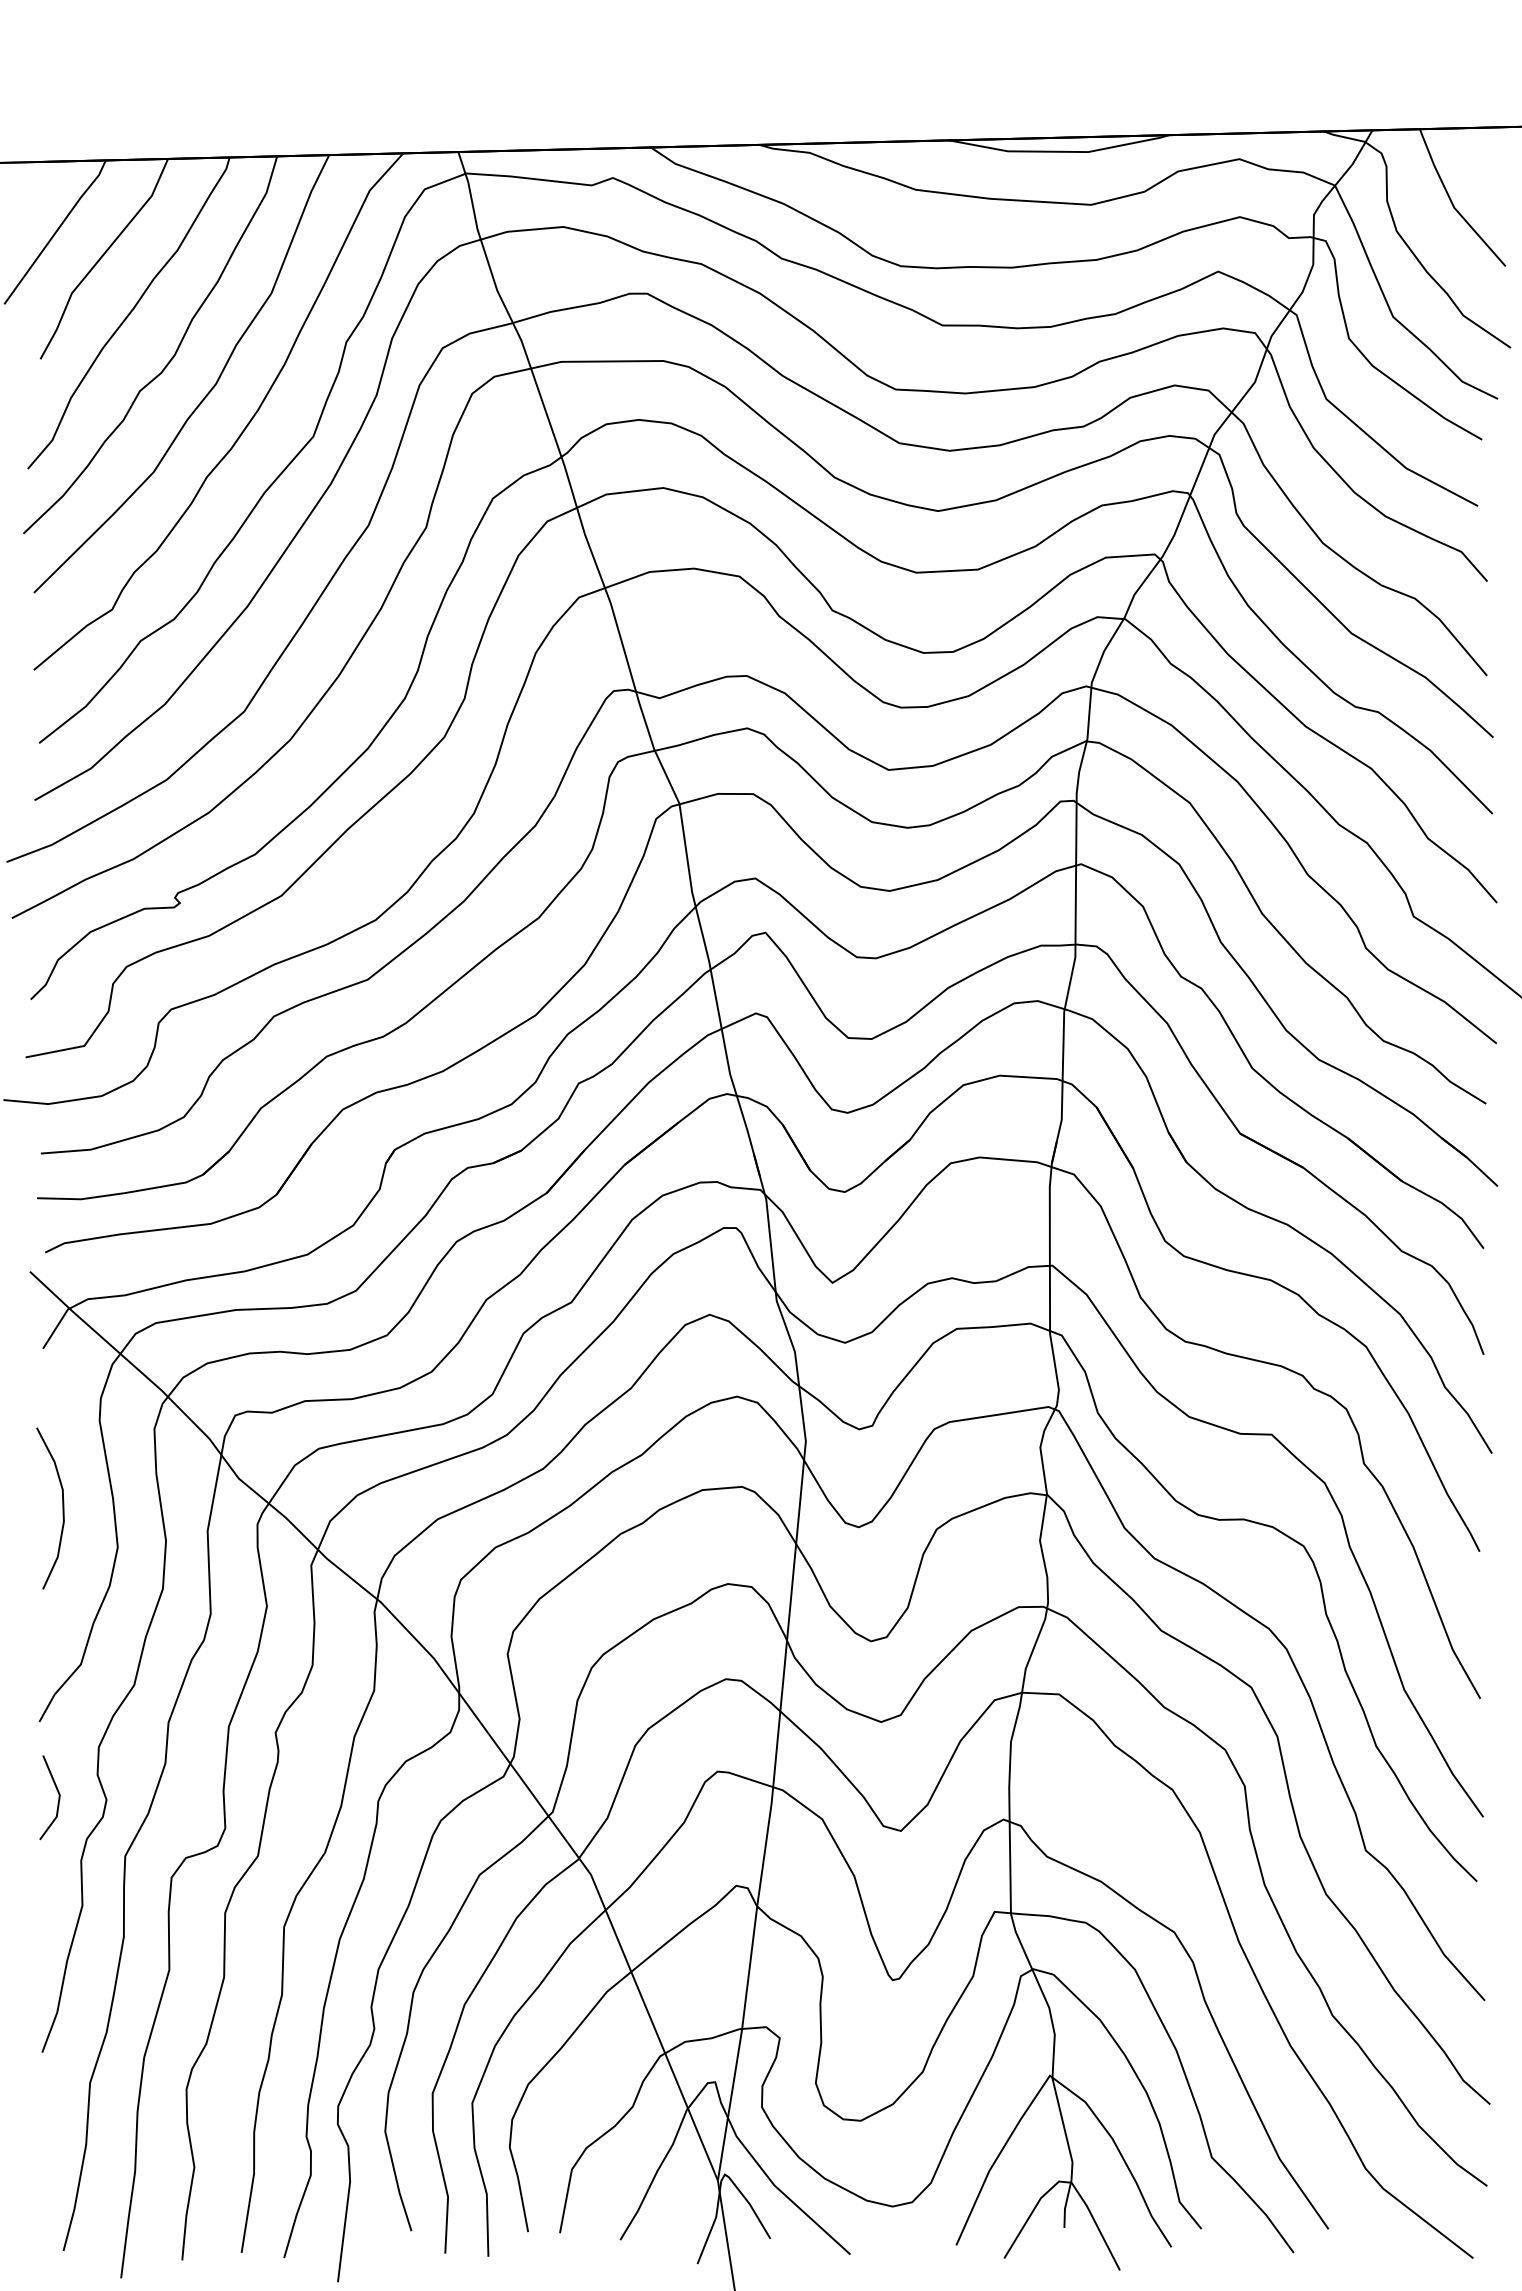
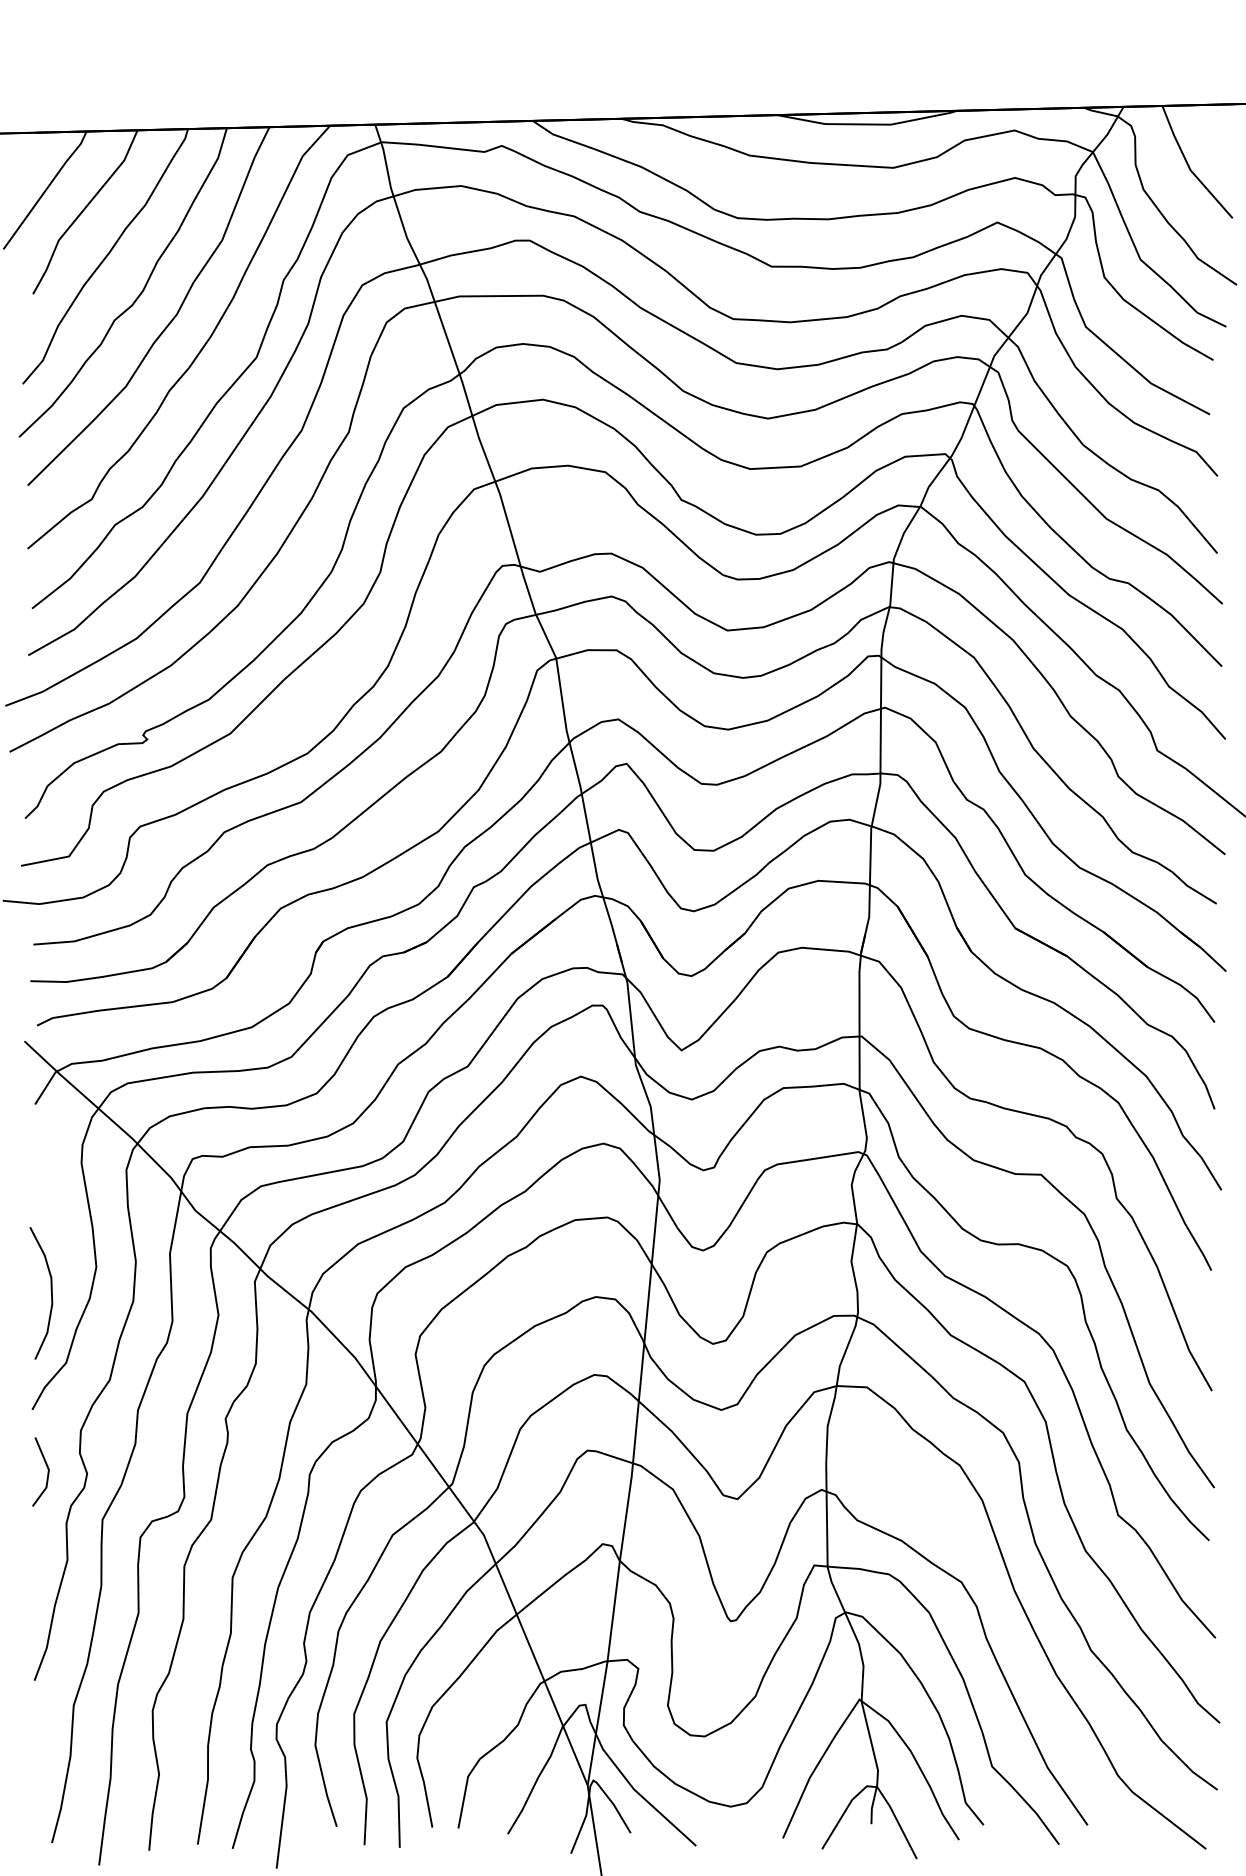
curve: (62, 1508) -> (51, 1293), moved

